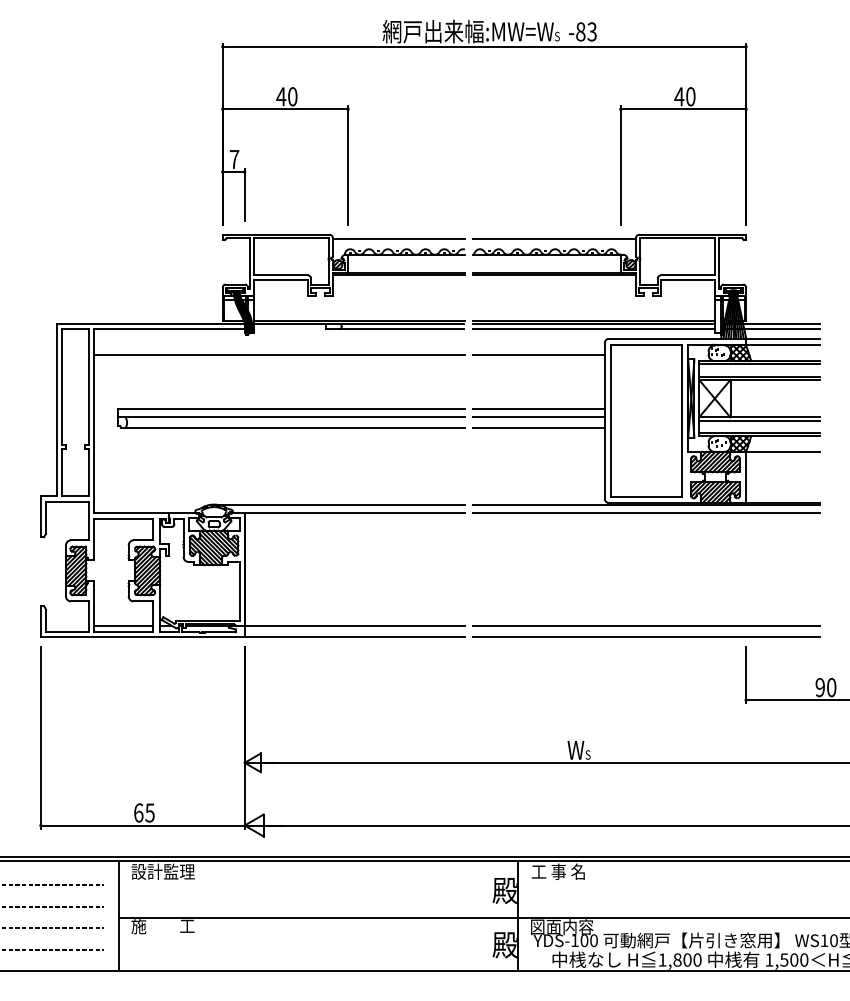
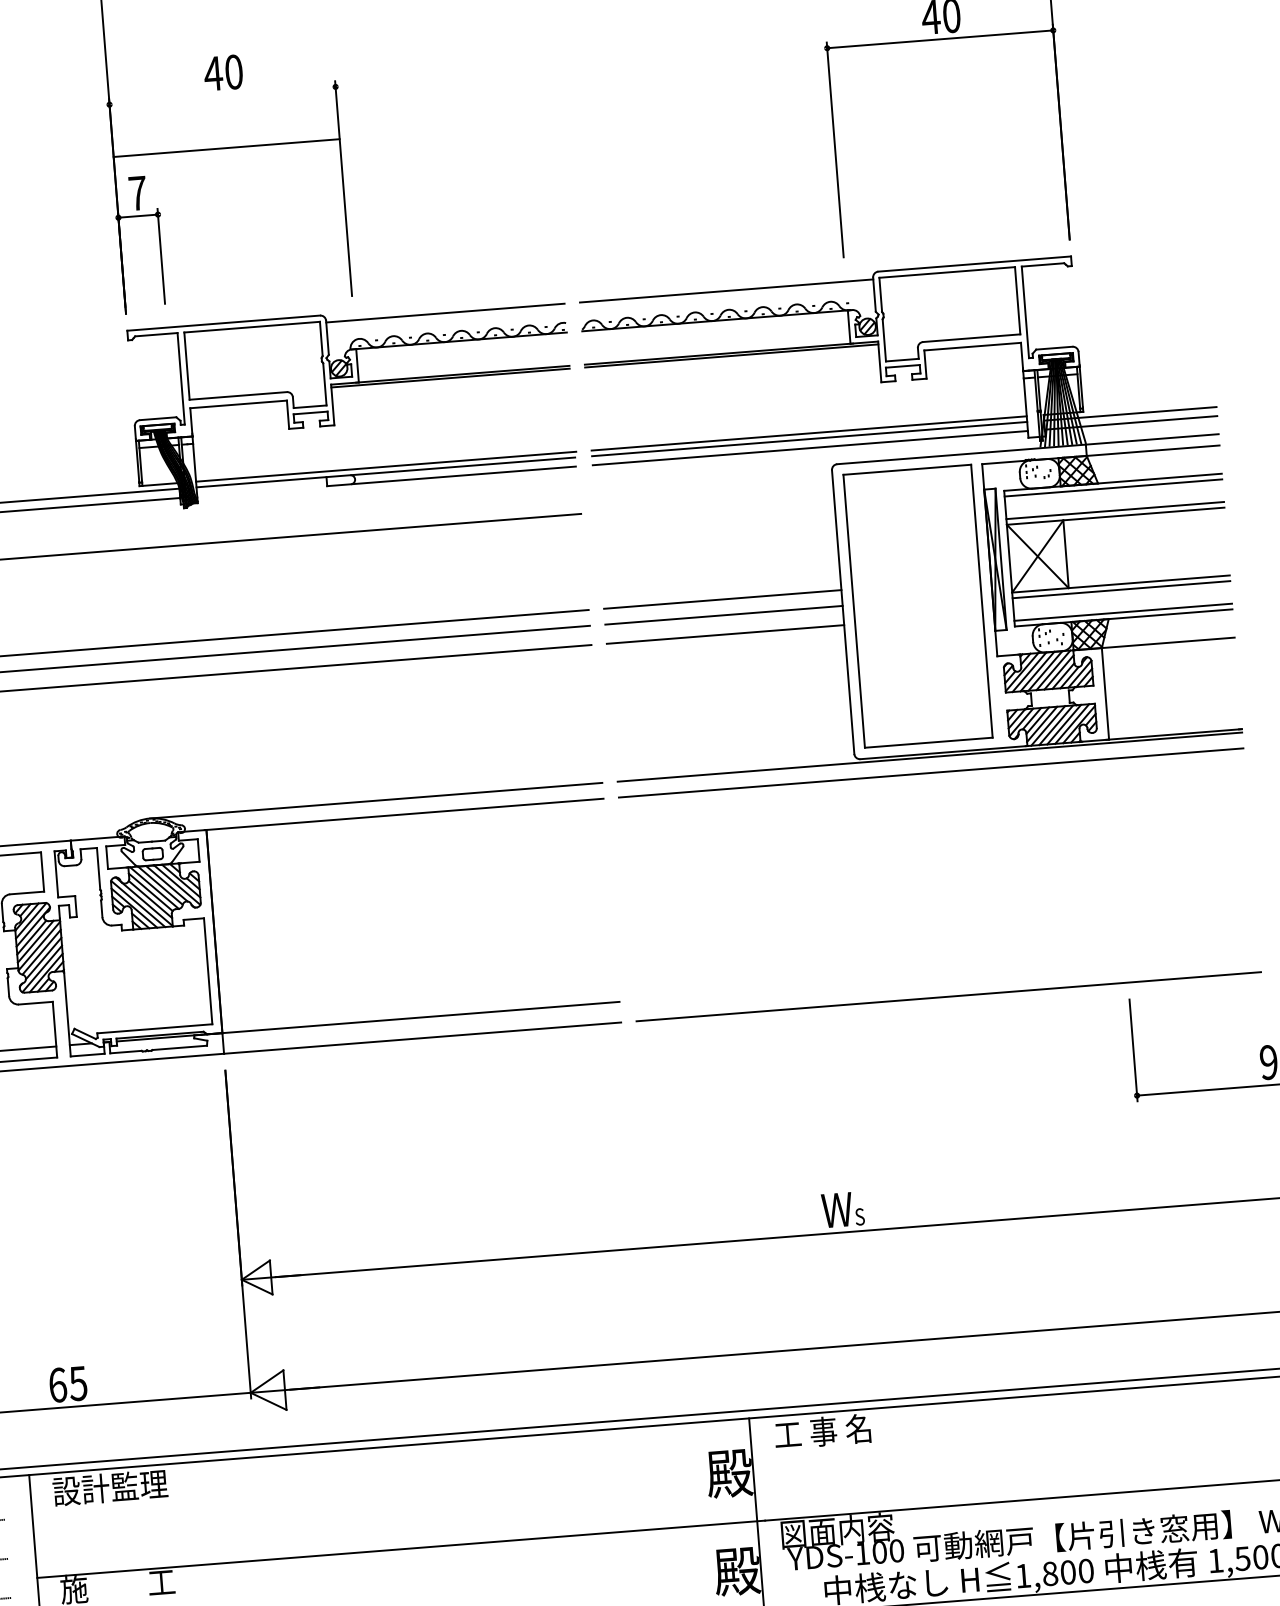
line: (285, 109) -> (226, 148), moved
line: (539, 355) -> (715, 503), removed
line: (646, 626) -> (946, 976), removed

